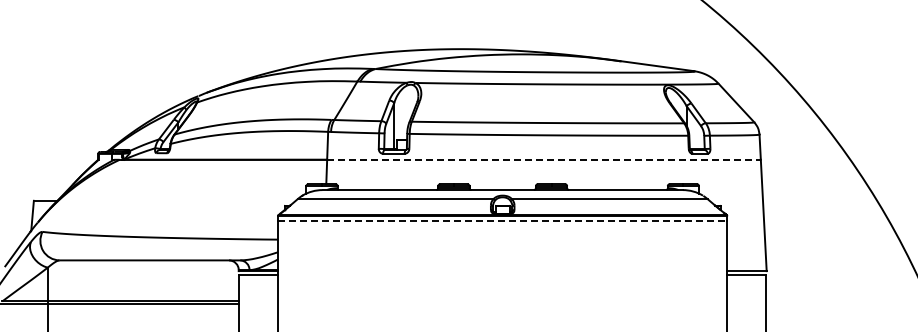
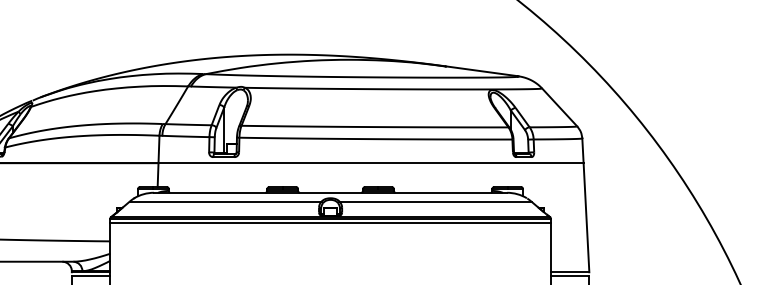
line: (544, 159) -> (371, 162), dashed -> solid
line: (502, 221) -> (330, 223), dashed -> solid

